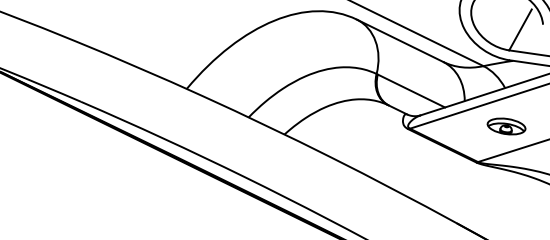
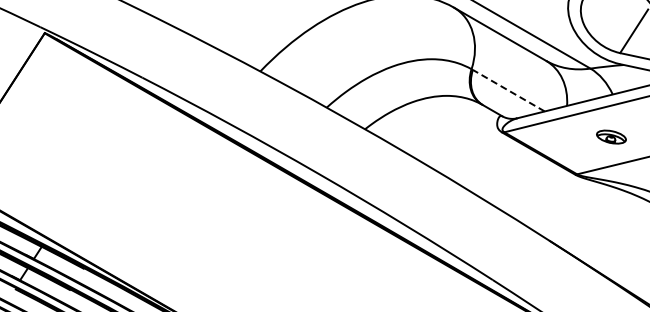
line: (411, 90) -> (508, 90), solid -> dashed
part: (506, 125) -> (611, 136), size x0.7

